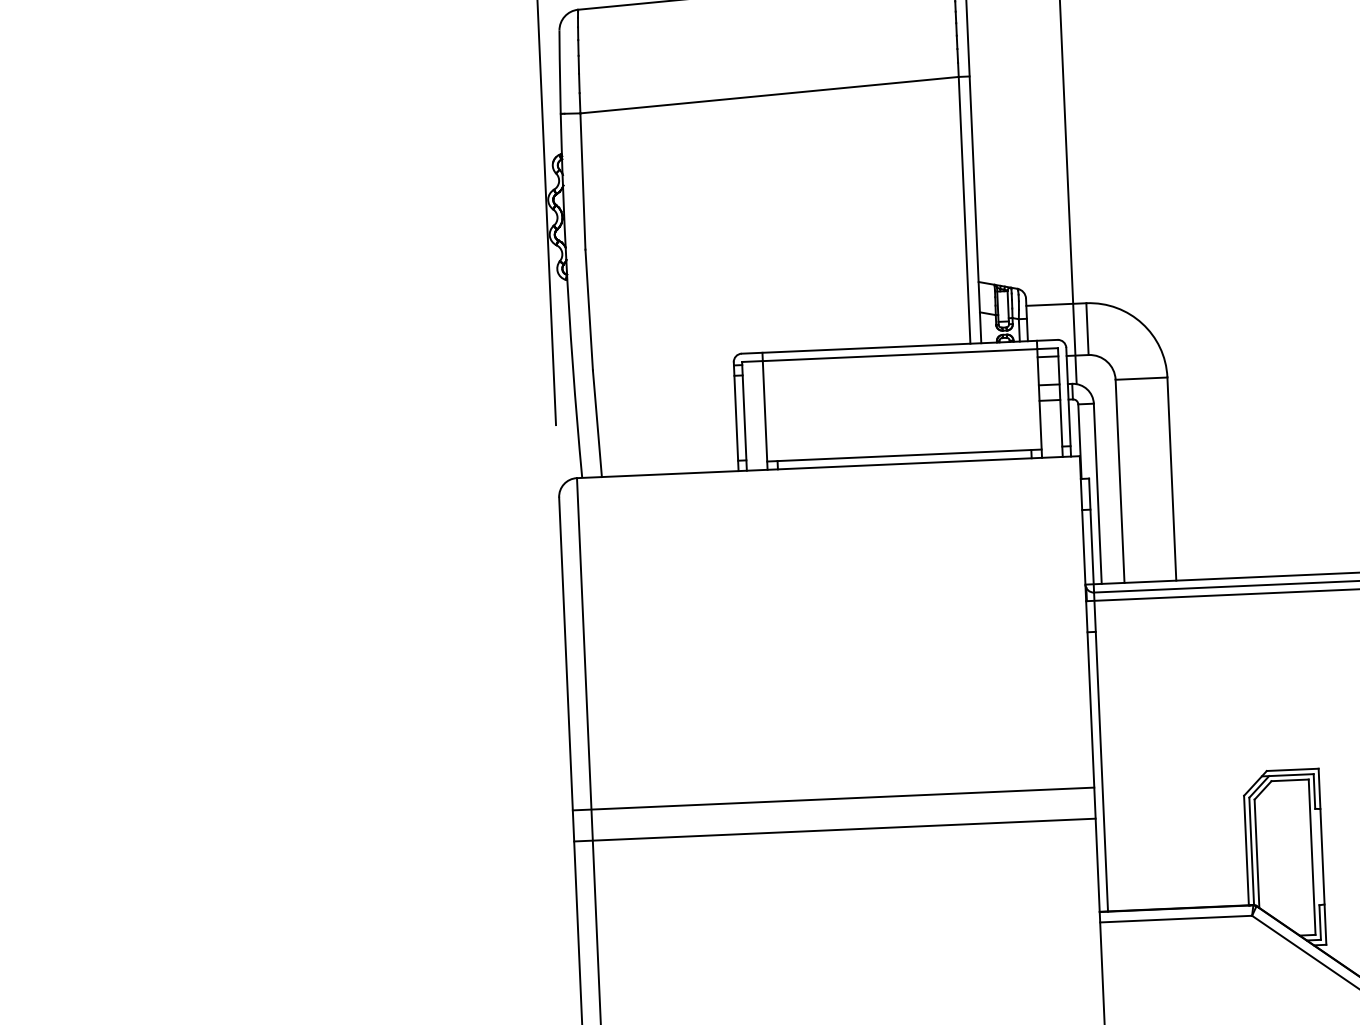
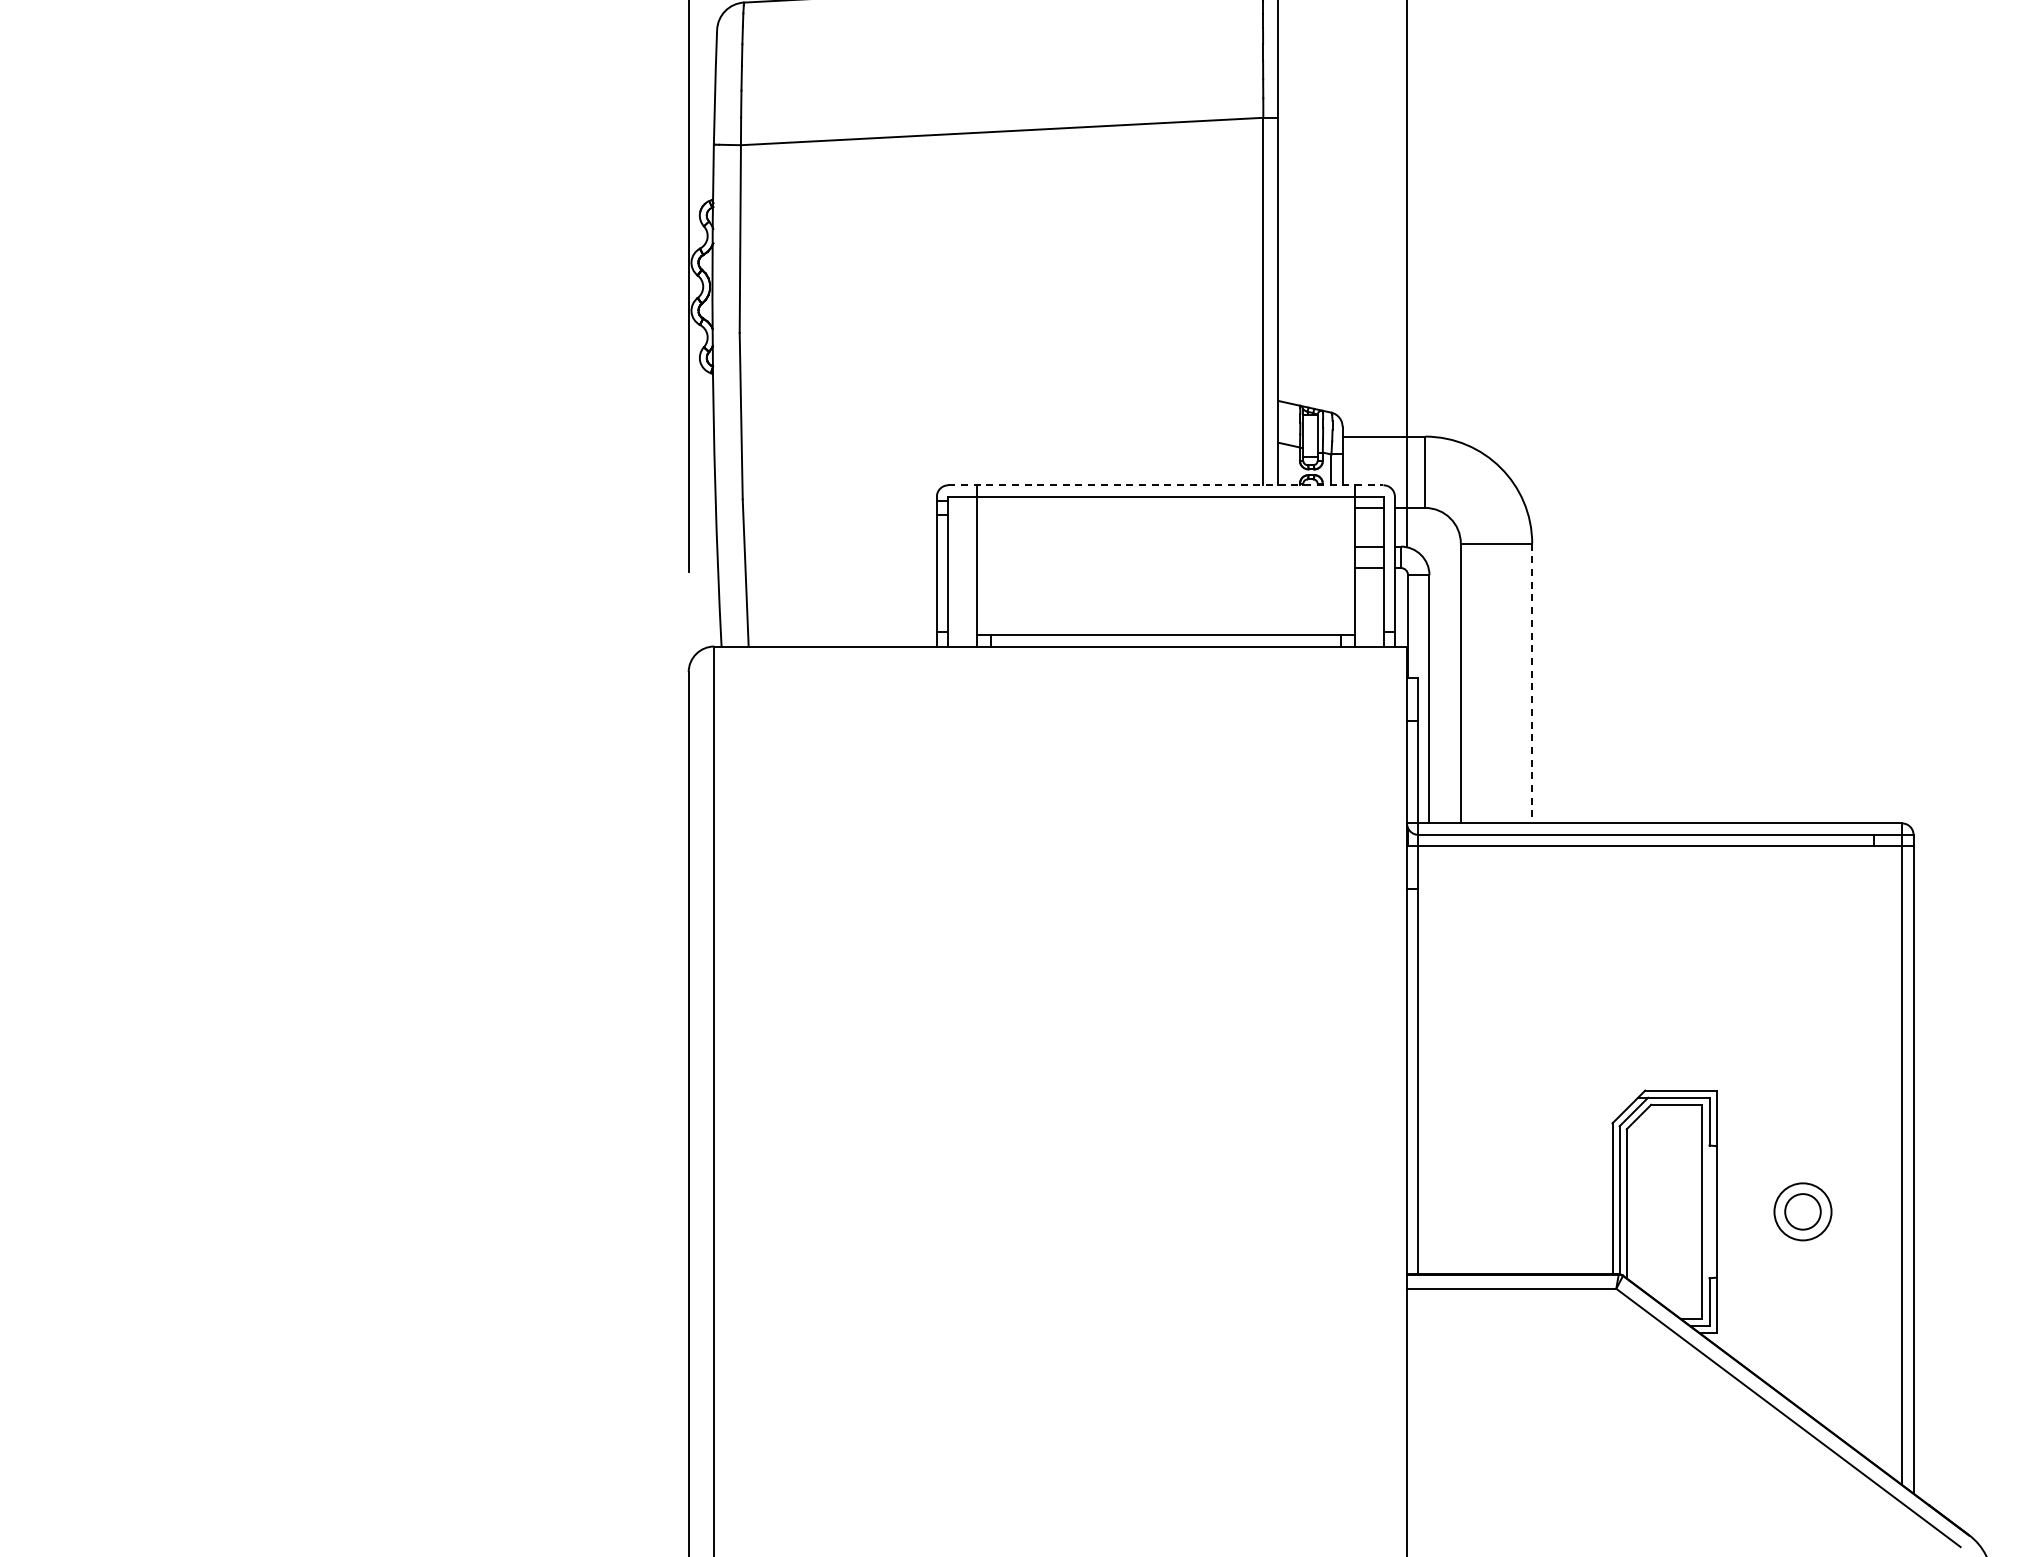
line: (899, 346) -> (1165, 485), solid -> dashed
line: (1172, 479) -> (1532, 683), solid -> dashed
line: (833, 799) -> (1047, 1103), removed
line: (834, 829) -> (1047, 1145), removed

